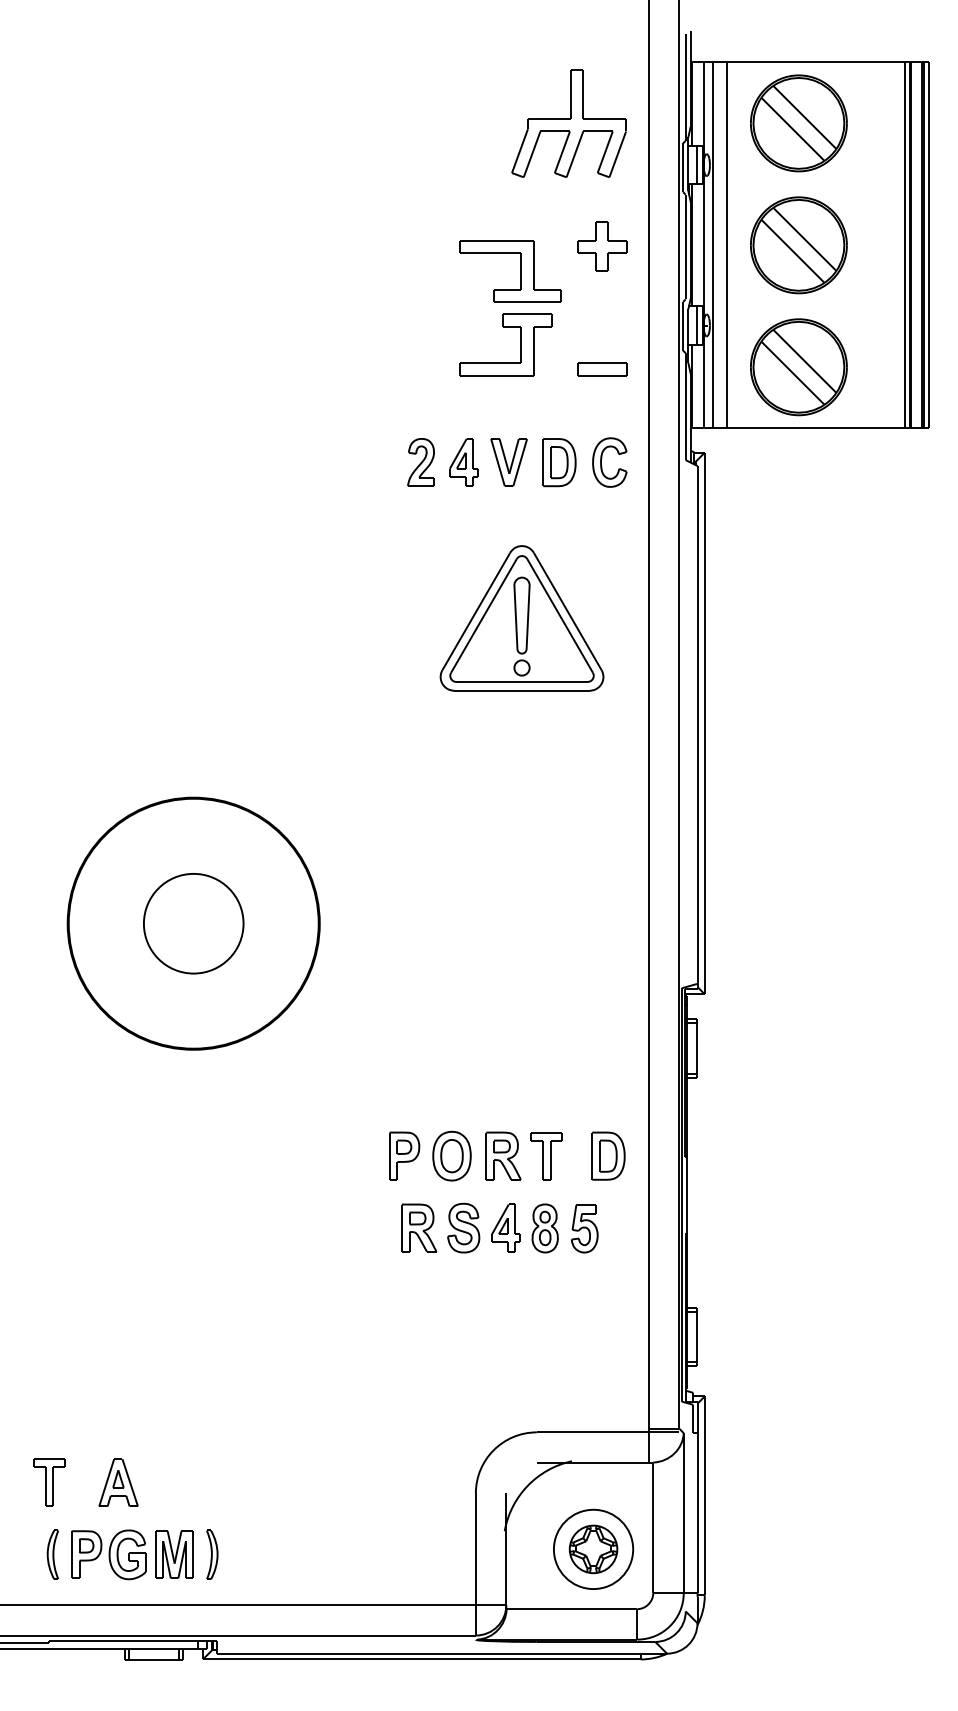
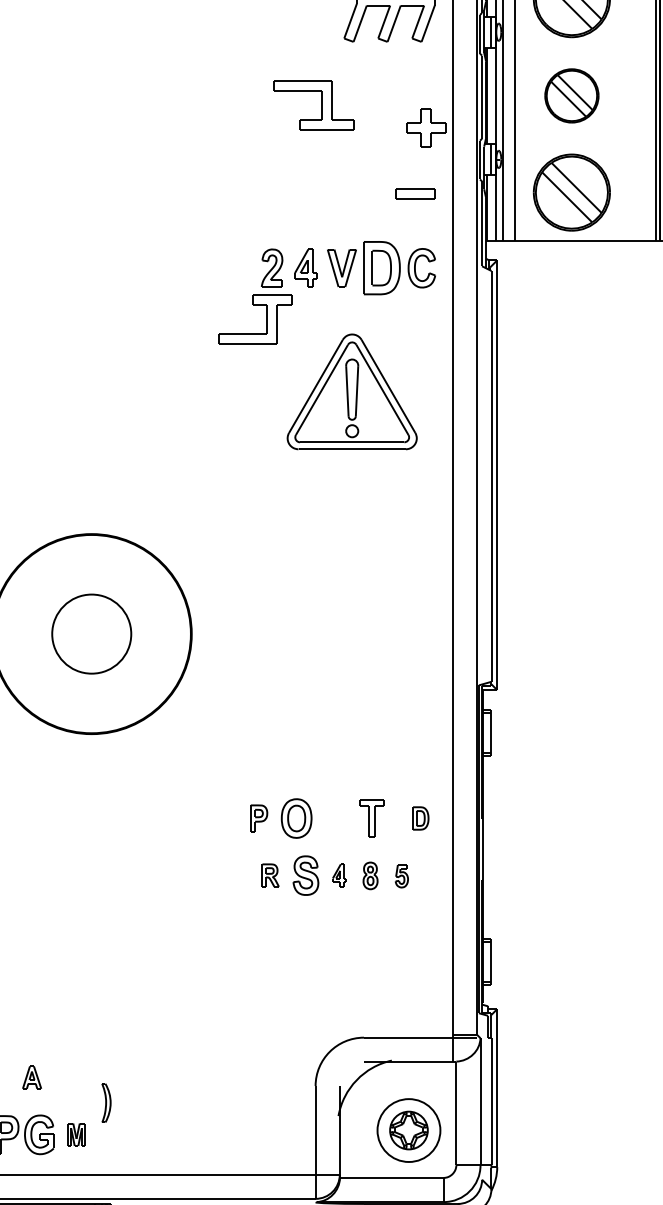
part: (798, 245) -> (571, 96), size x0.7
part: (602, 246) -> (426, 127), moved
part: (520, 271) -> (321, 105), moved
part: (520, 344) -> (266, 318), moved
part: (559, 462) -> (381, 268), size x1.4
part: (404, 1155) -> (258, 818), size x0.7
part: (503, 1155) -> (337, 818), removed
part: (608, 1155) -> (420, 818), size x0.6
part: (419, 1227) -> (270, 875), size x0.6
part: (505, 1227) -> (339, 875), size x0.6
part: (544, 1228) -> (370, 875), size x0.7
part: (584, 1228) -> (401, 875), size x0.6
part: (118, 1482) -> (32, 1077), size x0.6
part: (174, 1554) -> (76, 1134), size x0.6
part: (212, 1554) -> (106, 1102), moved

